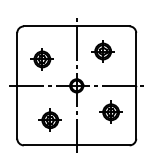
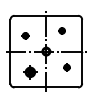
part: (101, 50) -> (61, 30), size x0.6
part: (42, 59) -> (25, 35), size x0.6
part: (110, 112) -> (66, 67), size x0.6

